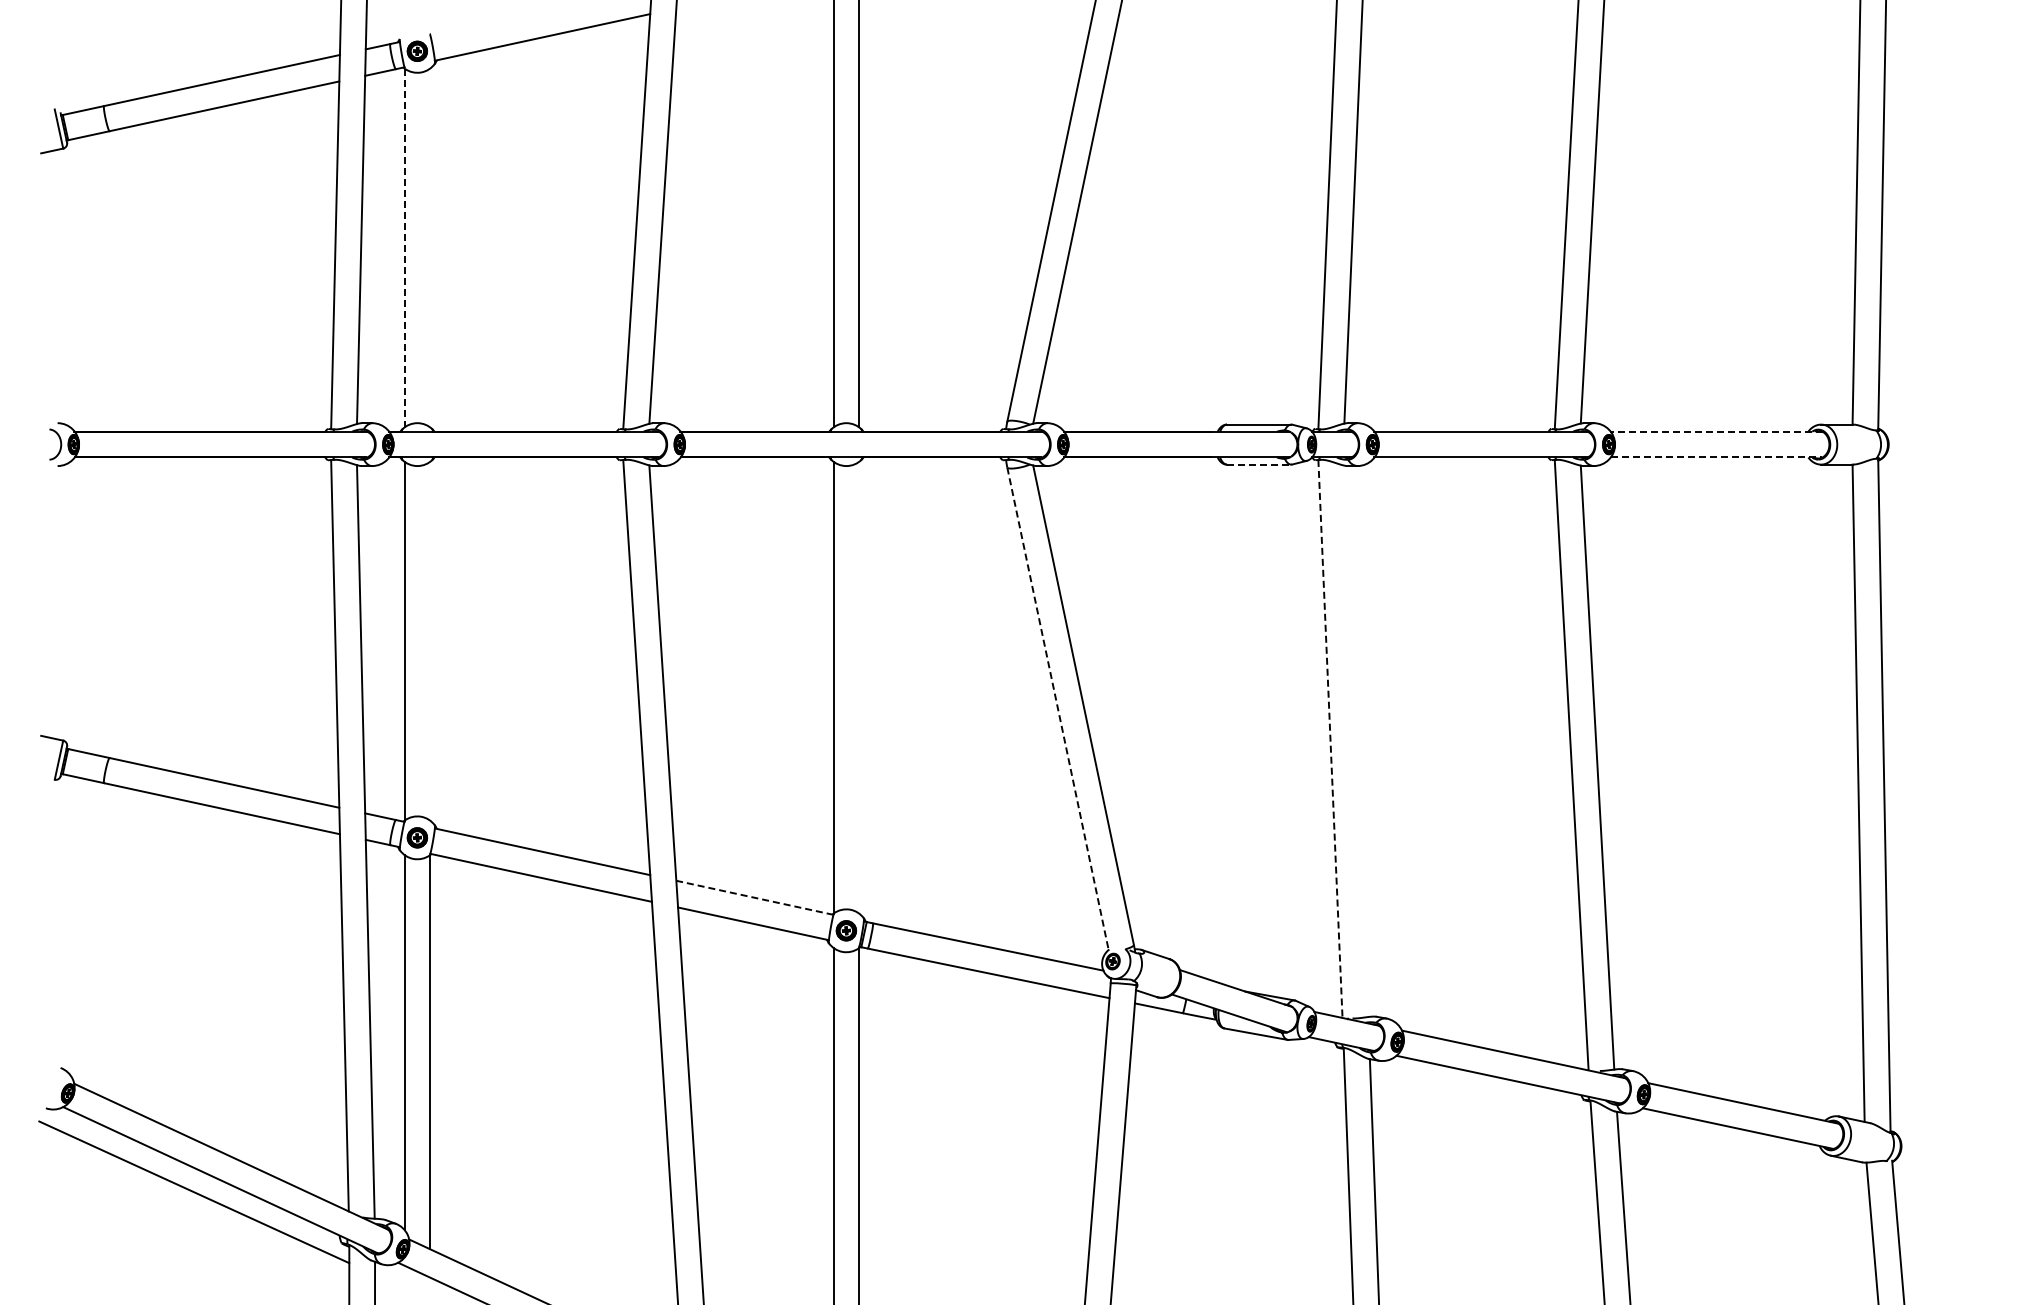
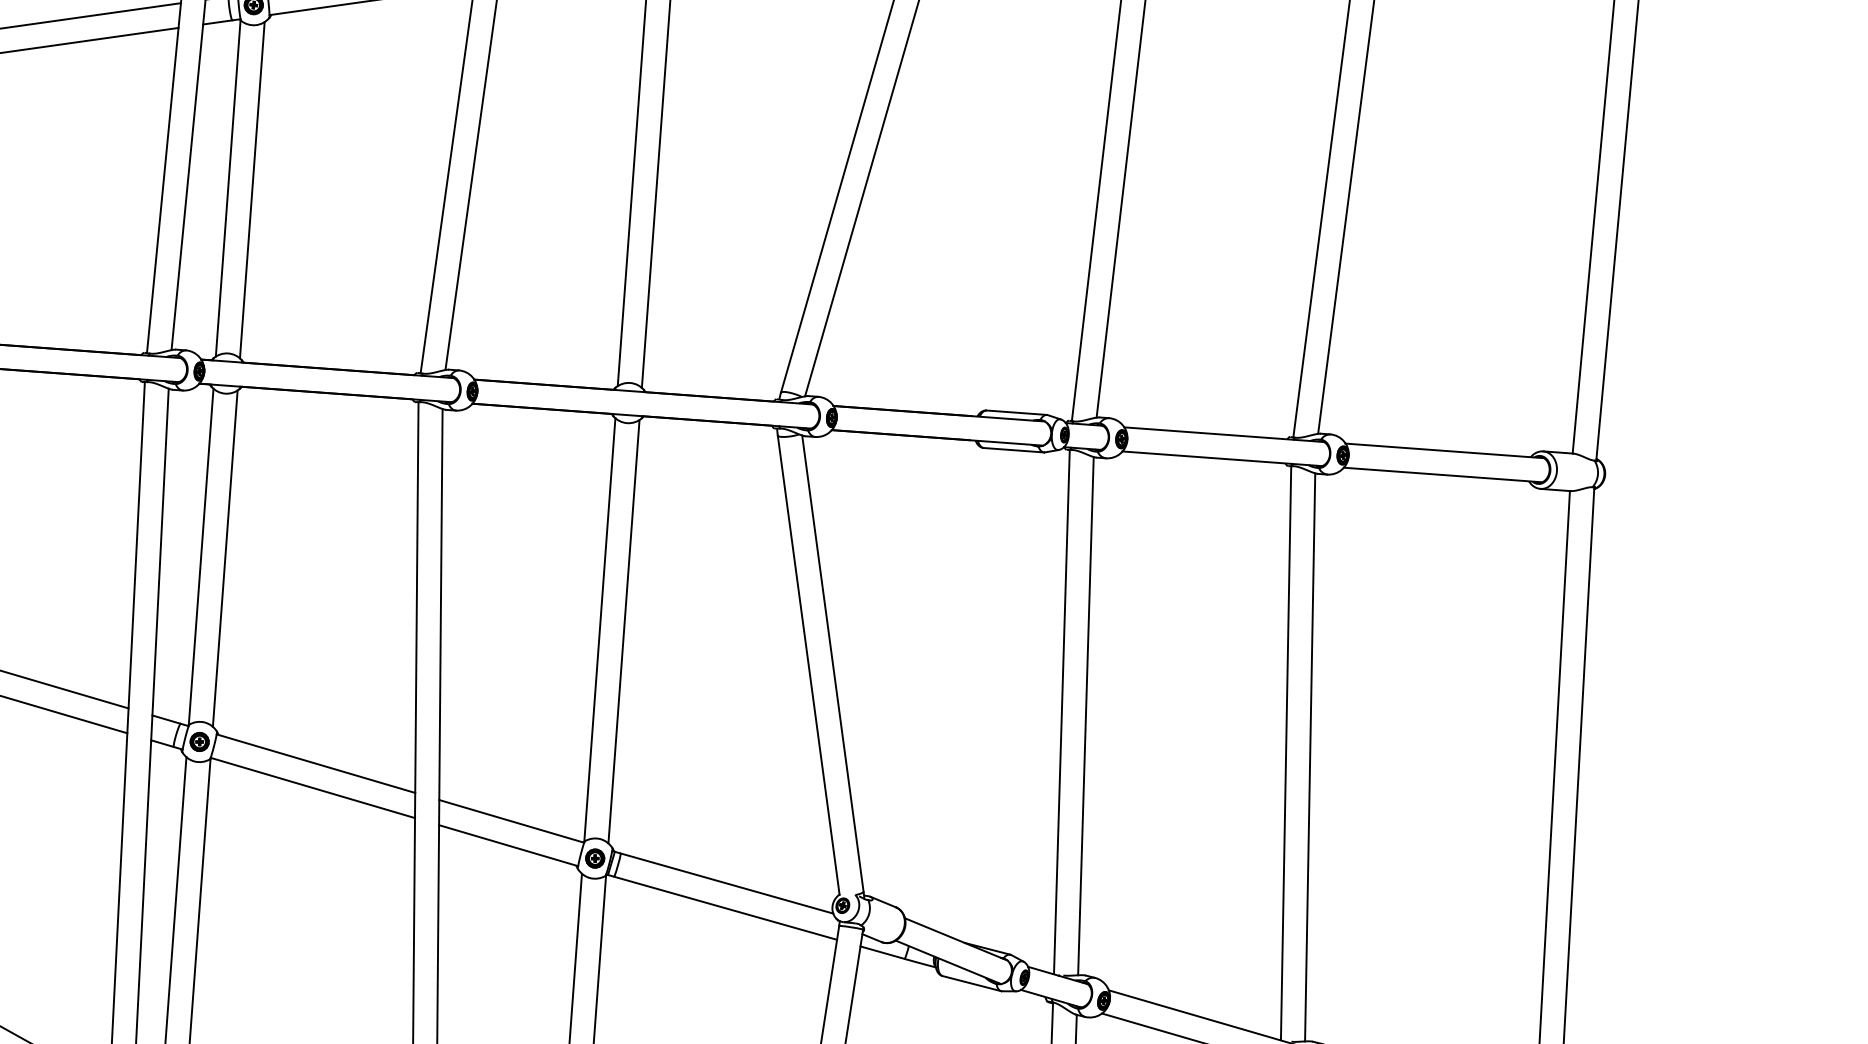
line: (430, 247) -> (252, 189), added
line: (404, 248) -> (228, 188), dashed -> solid
line: (1716, 431) -> (1444, 450), dashed -> solid
line: (1716, 457) -> (1442, 475), dashed -> solid
line: (1259, 464) -> (1014, 450), dashed -> solid
line: (430, 640) -> (225, 557), added
line: (859, 687) -> (624, 631), added
line: (1058, 708) -> (809, 664), dashed -> solid
line: (1330, 738) -> (1061, 711), dashed -> solid
line: (1356, 741) -> (1086, 716), added
line: (754, 897) -> (511, 821), dashed -> solid

